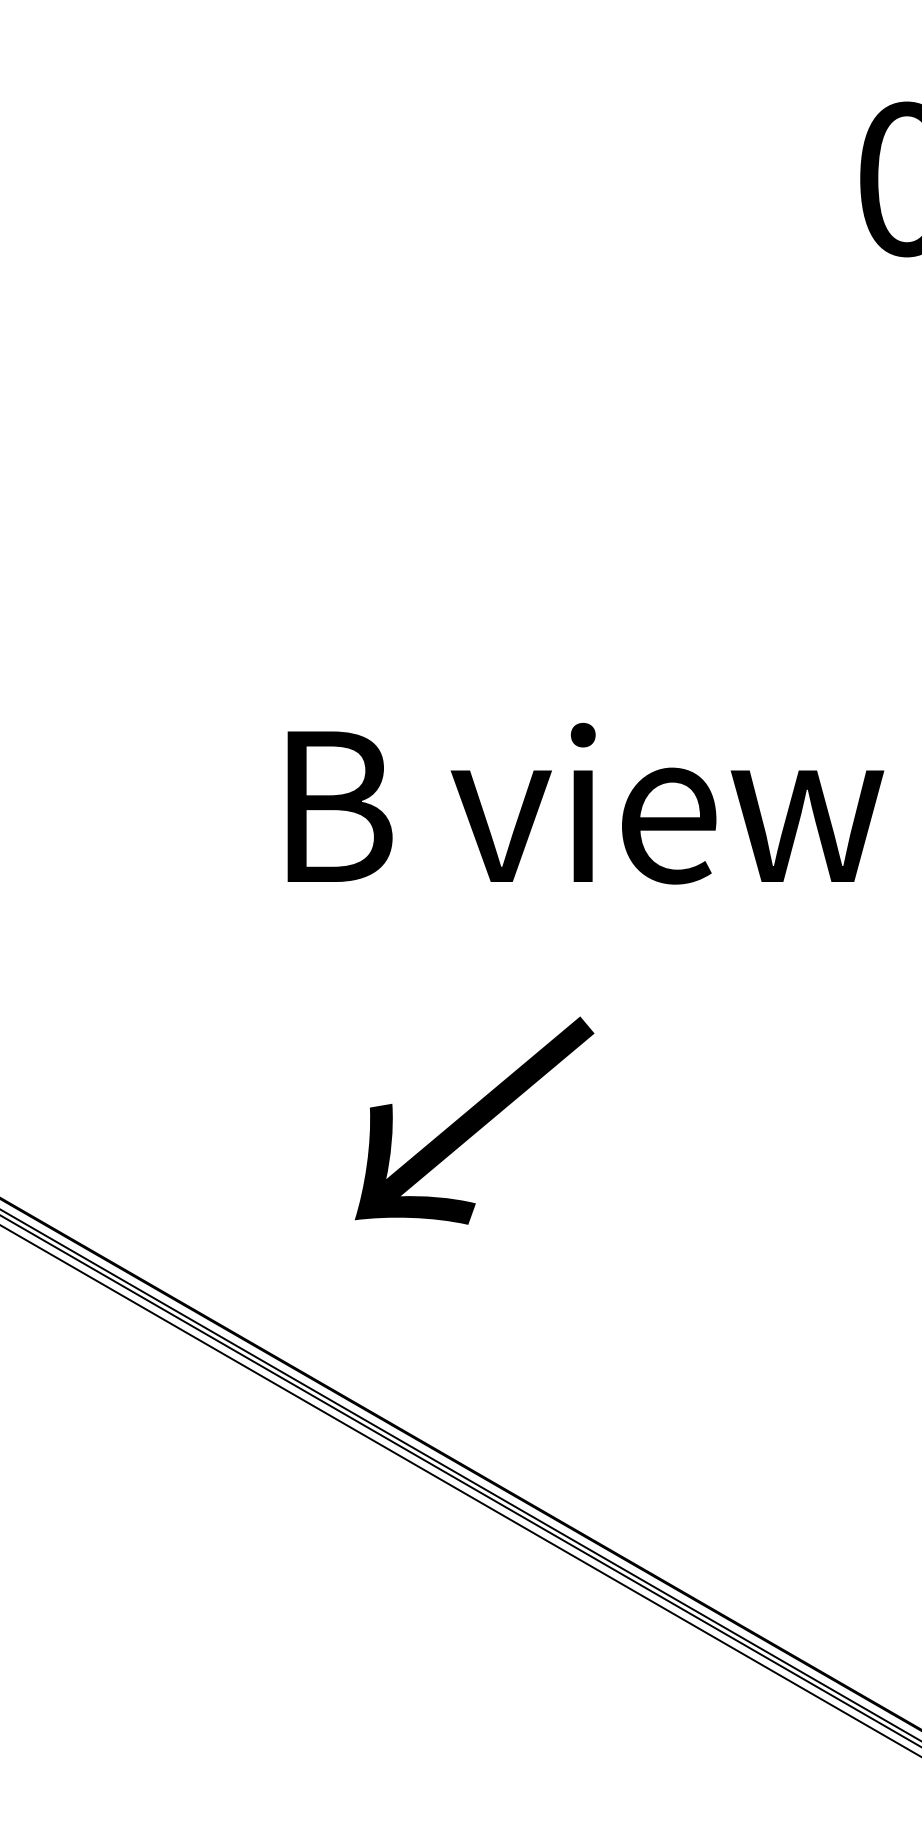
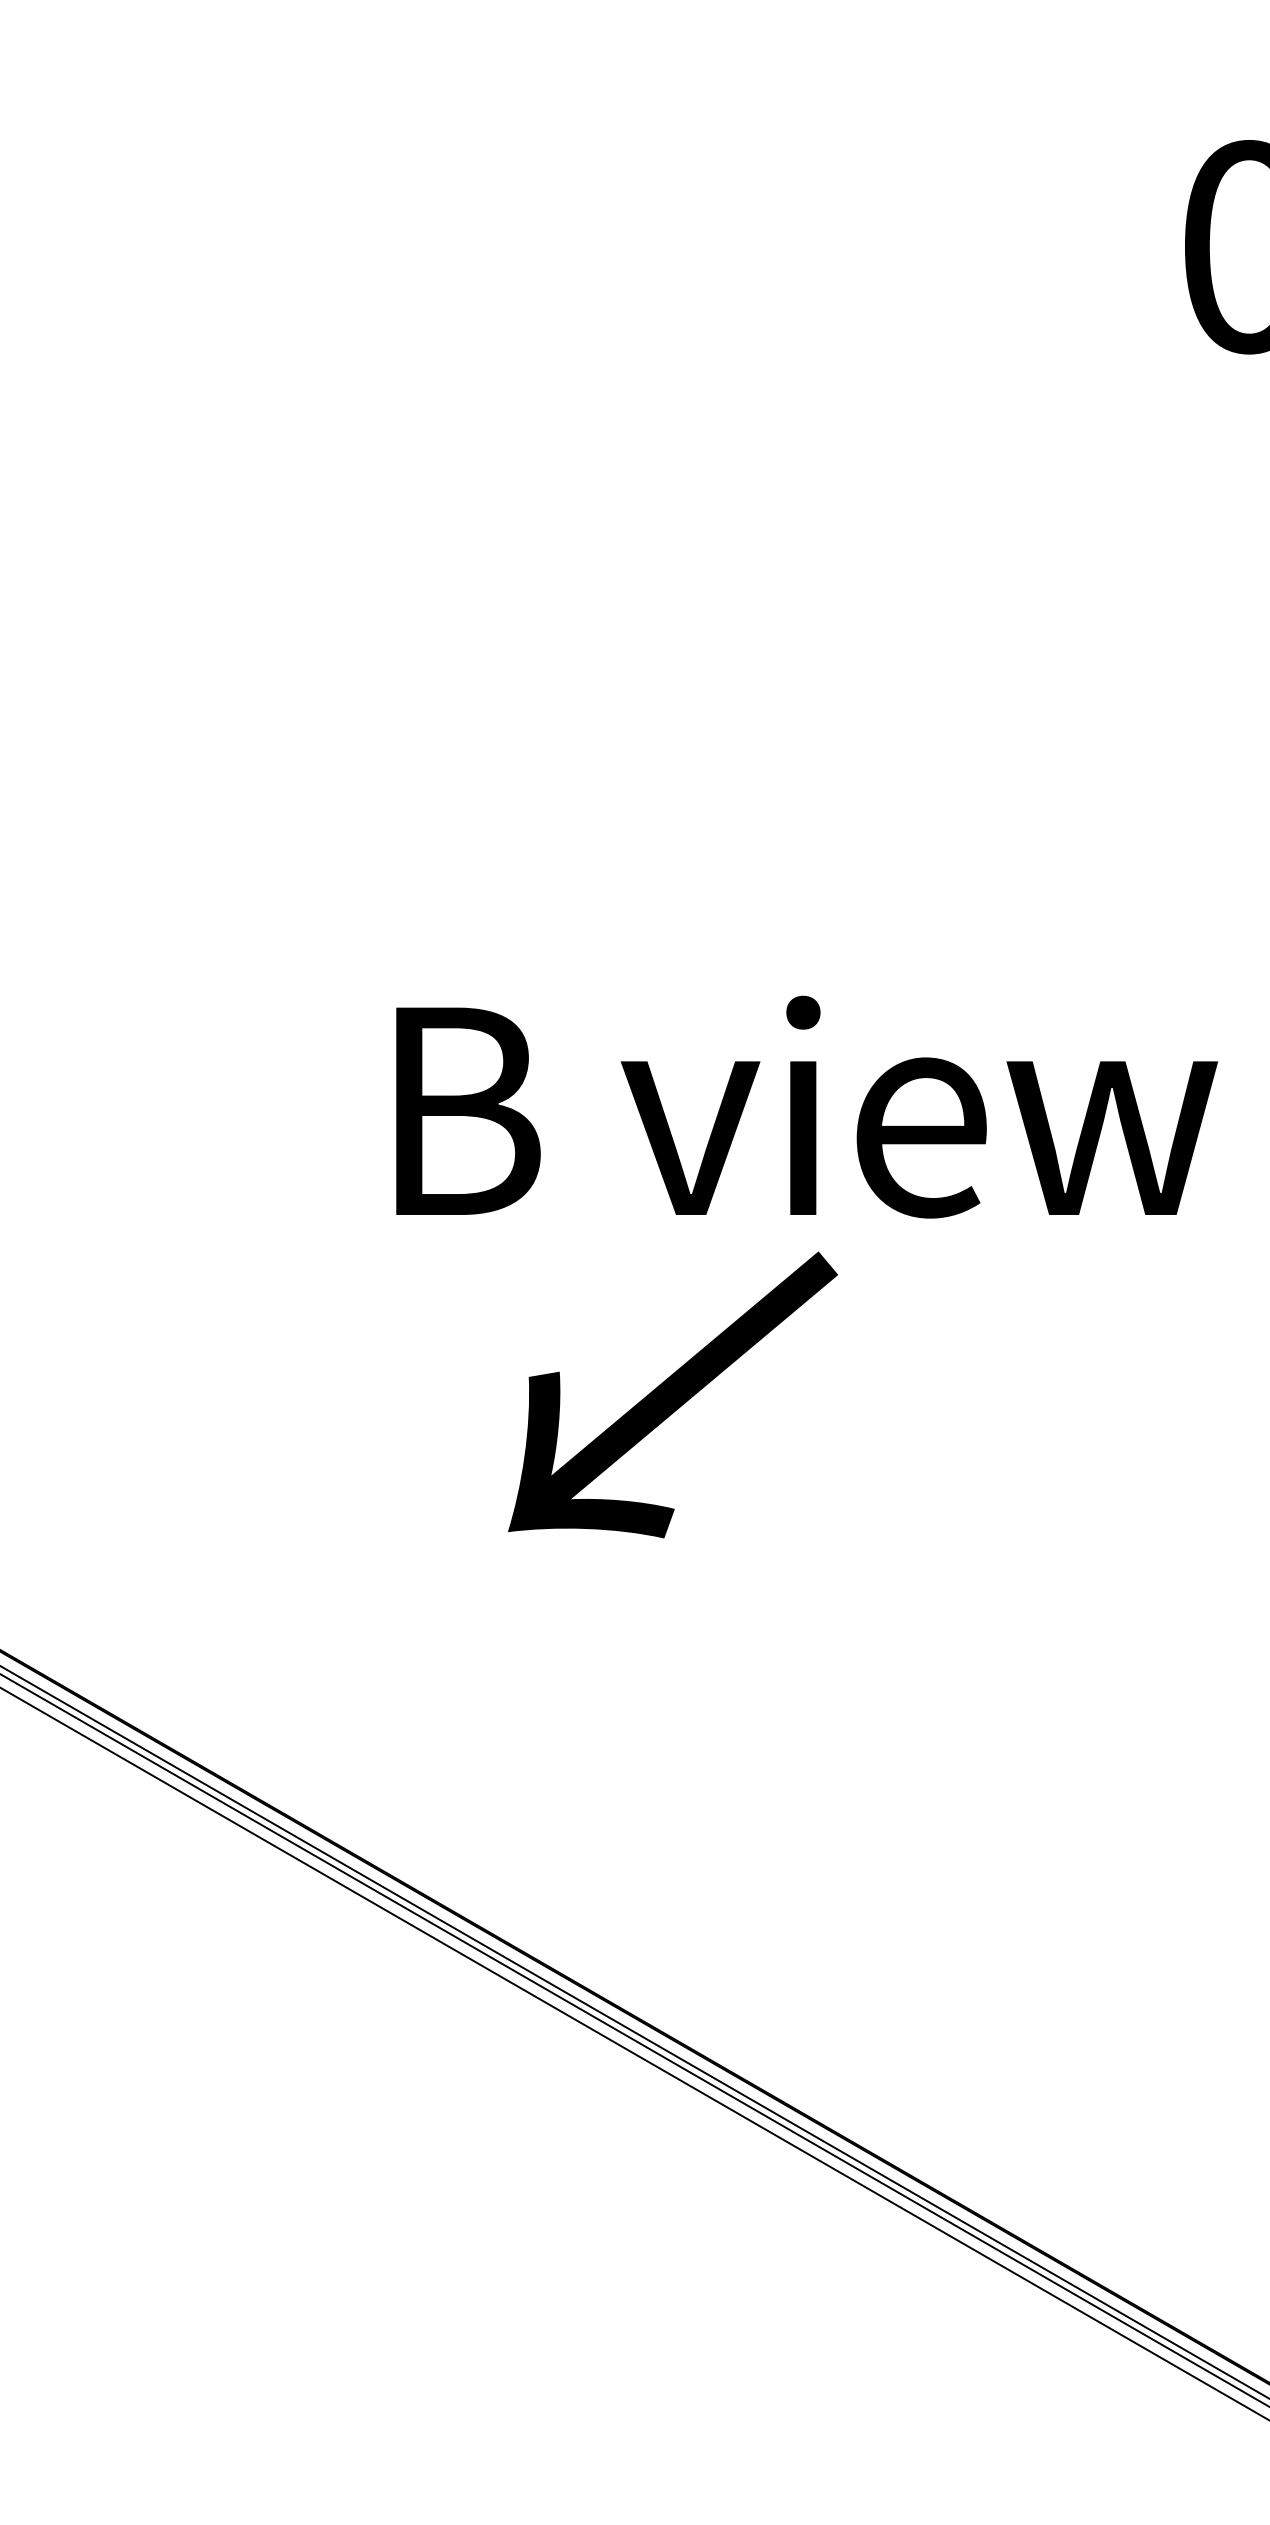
text: (474, 1120) -> (672, 1394), moved

